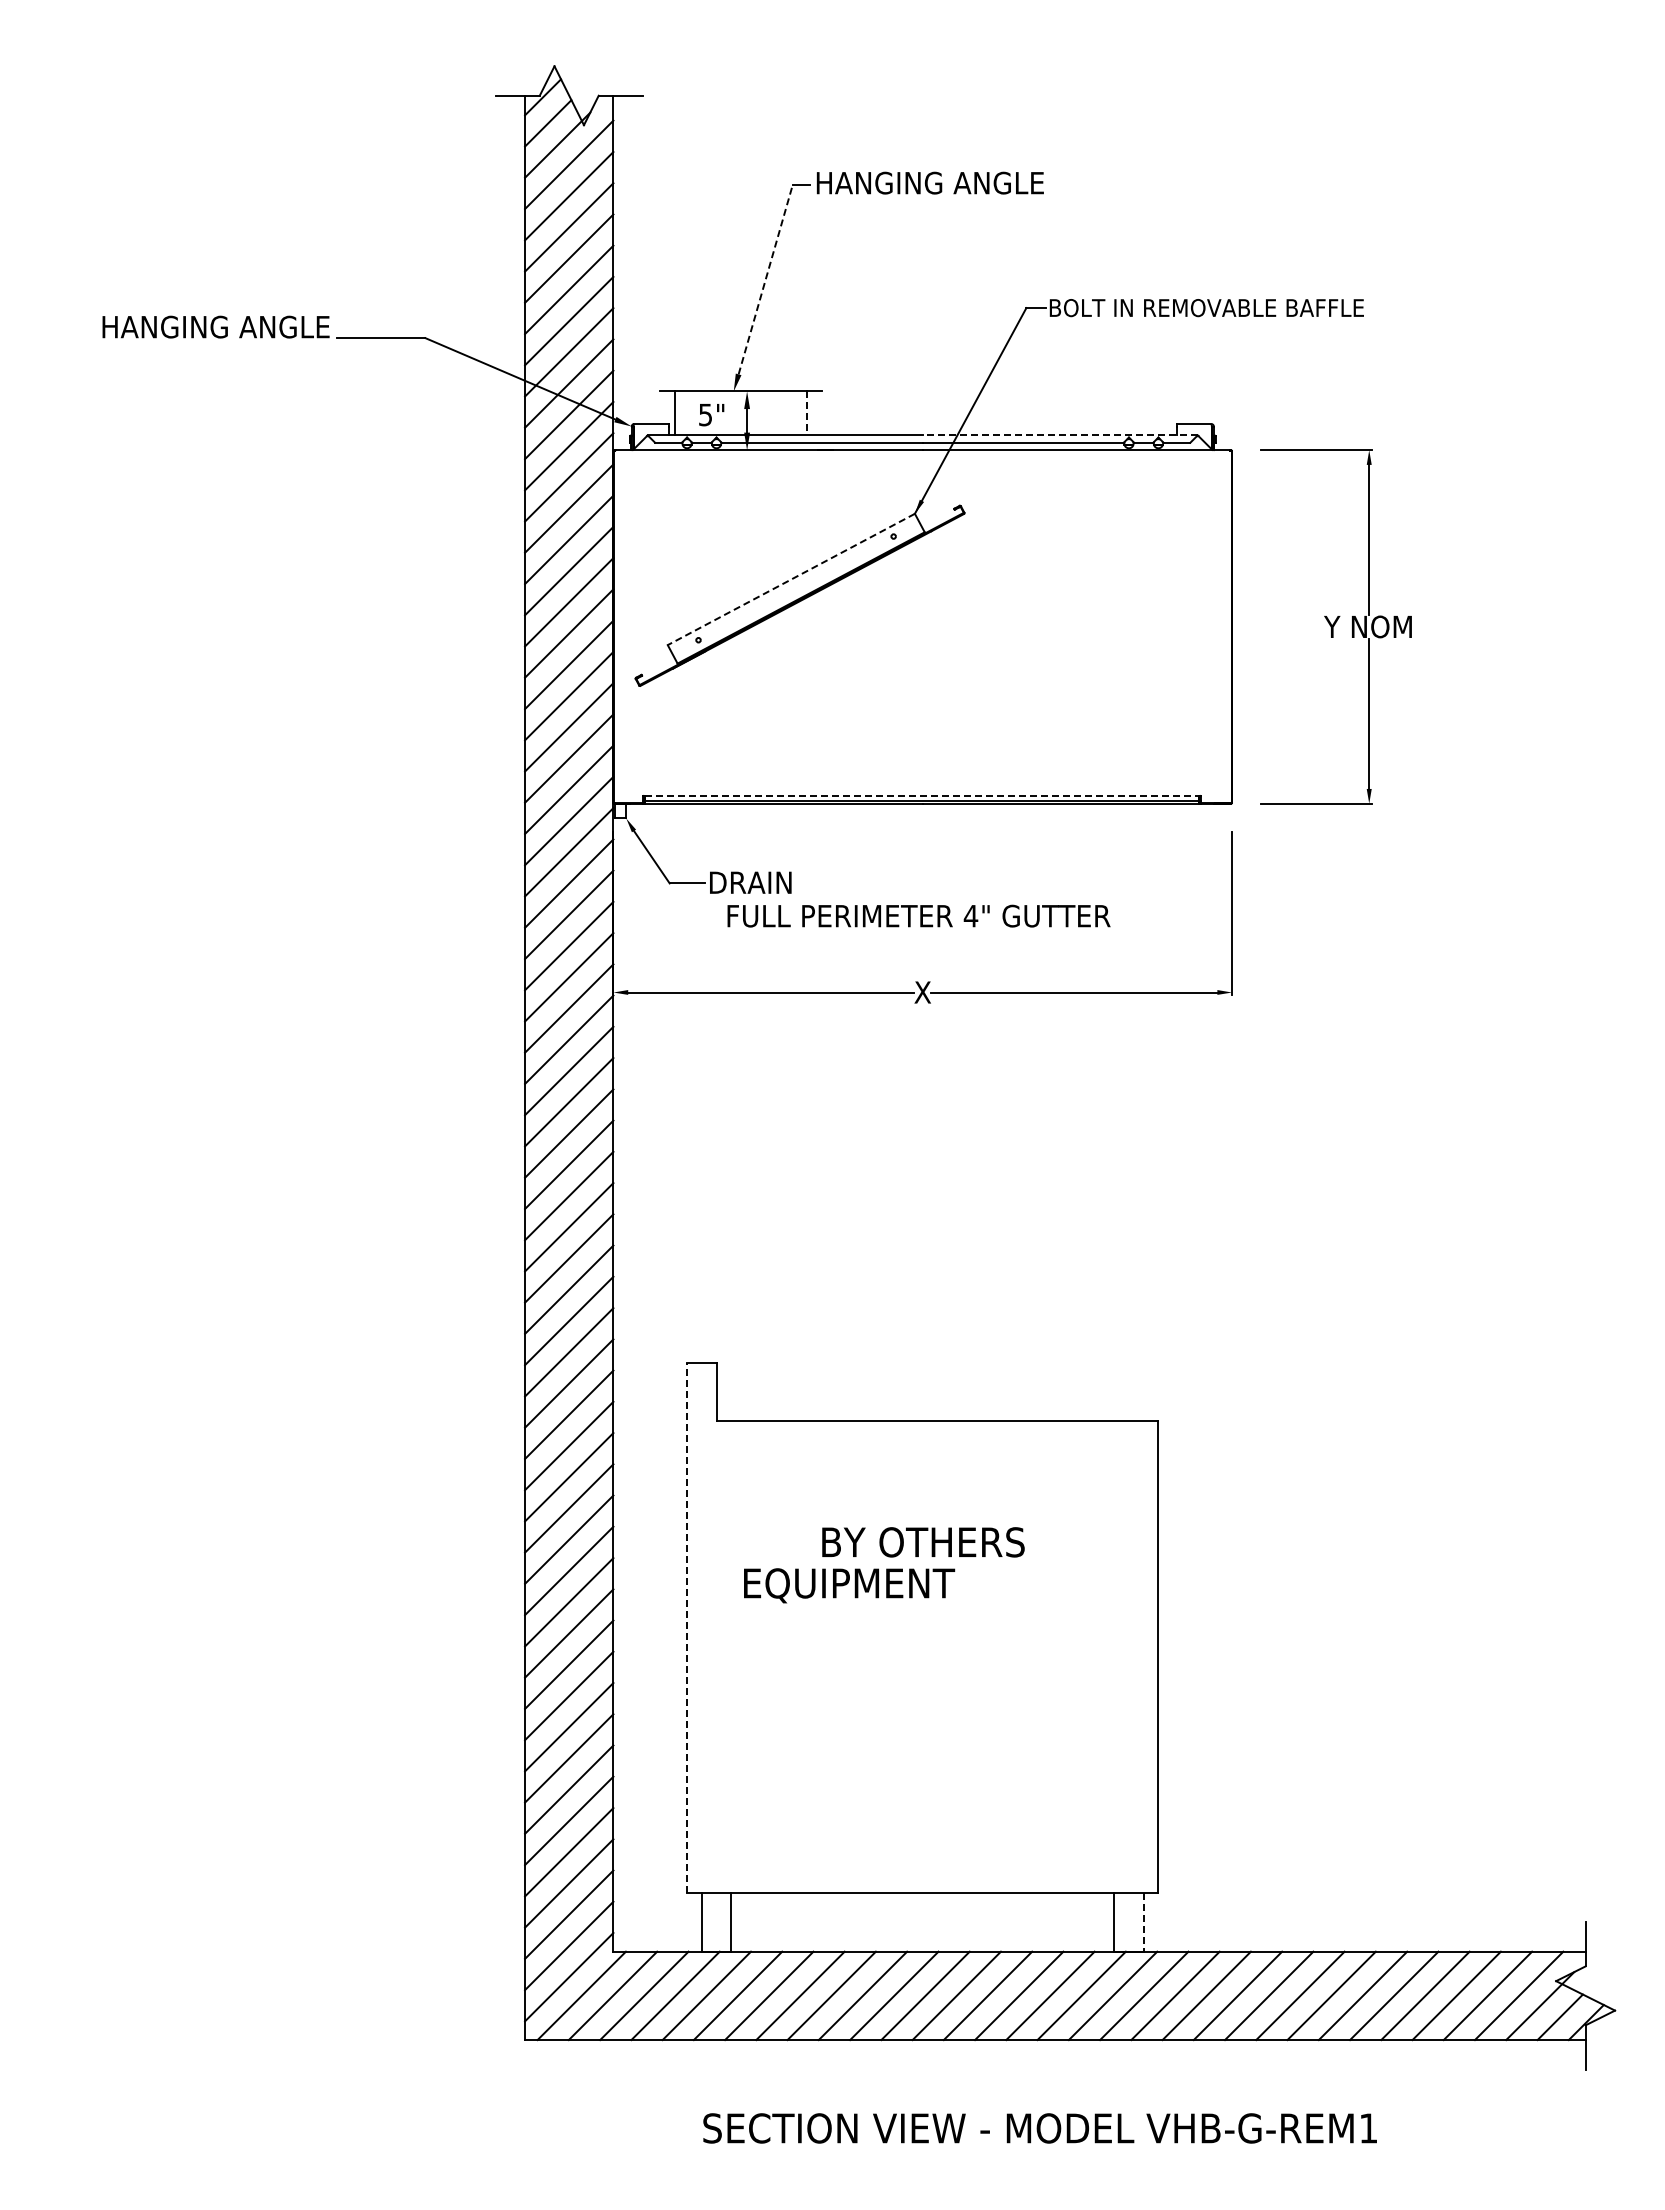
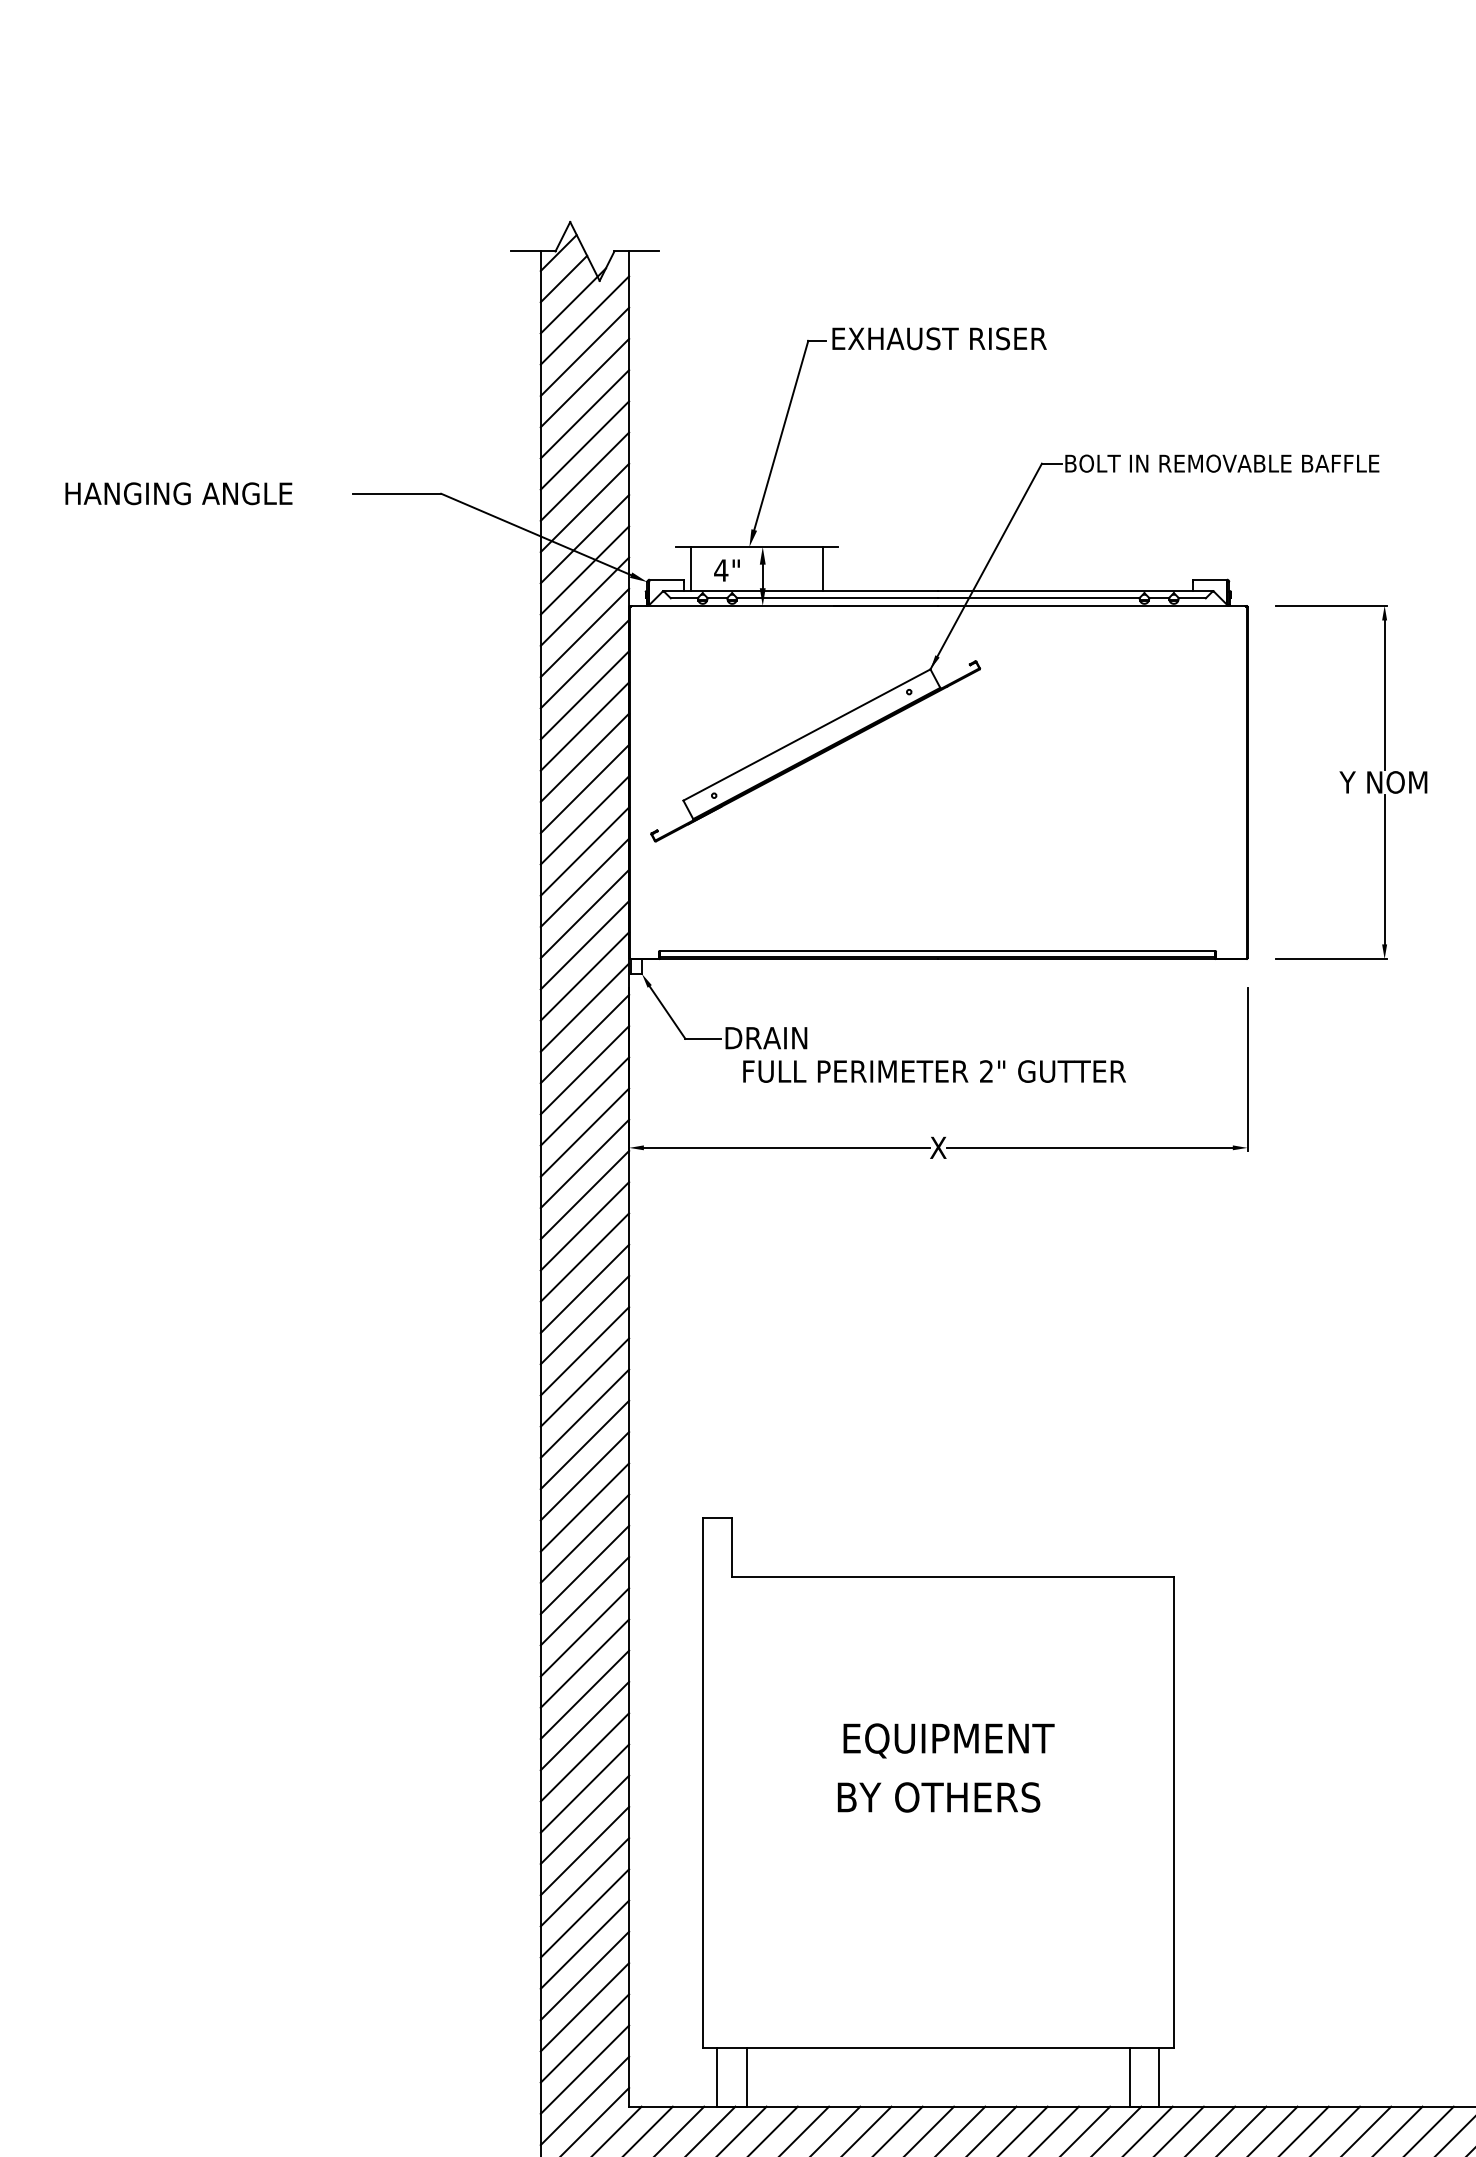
text: (931, 182) -> (947, 338), HANGING ANGLE -> EXHAUST RISER
line: (765, 279) -> (781, 435), dashed -> solid
text: (215, 326) -> (178, 493), moved
line: (807, 413) -> (823, 569), dashed -> solid
text: (705, 415) -> (721, 571), 5" -> 4"
line: (1060, 435) -> (1076, 591), dashed -> solid
line: (791, 579) -> (807, 735), dashed -> solid
line: (922, 795) -> (938, 950), dashed -> solid
text: (970, 915) -> (986, 1070), 4" -> 2"
text: (923, 1542) -> (939, 1797), moved
text: (849, 1585) -> (949, 1740), moved
line: (687, 1627) -> (703, 1782), dashed -> solid
line: (1143, 1922) -> (1158, 2077), dashed -> solid

